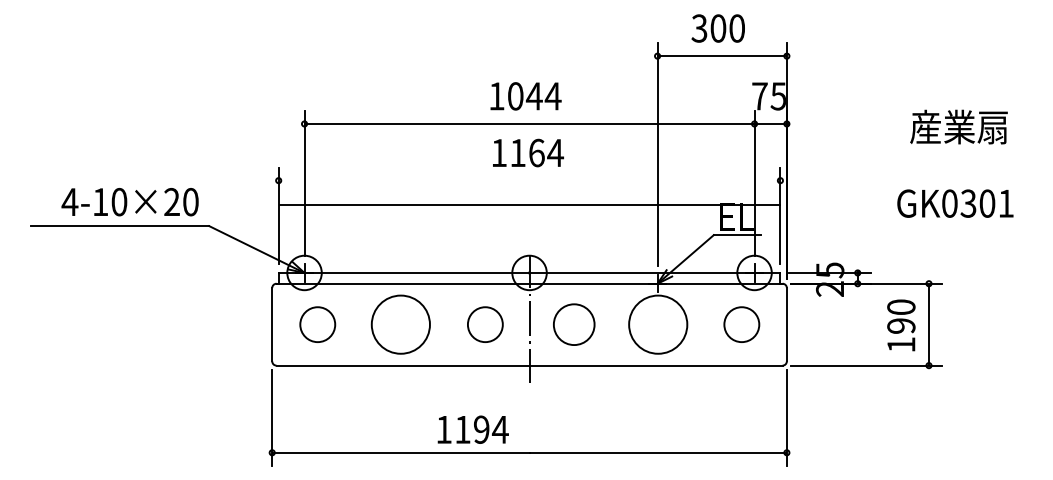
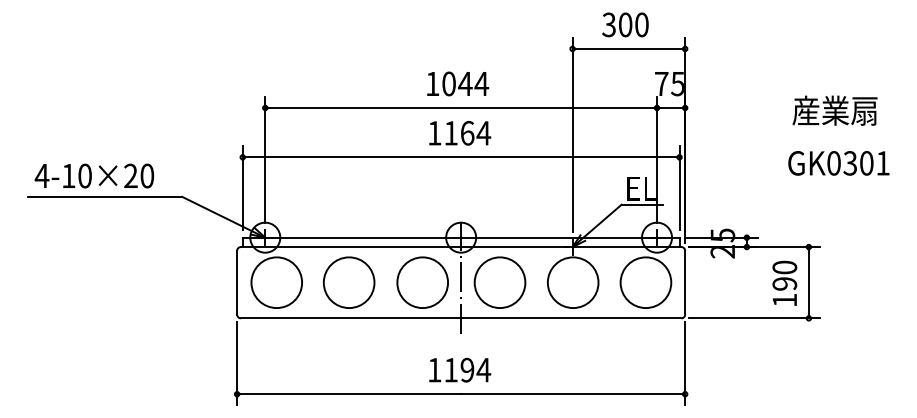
text: (130, 201) -> (94, 175), moved
text: (954, 203) -> (838, 163), moved
line: (528, 204) -> (460, 157), moved
circle: (317, 324) -> (276, 282), size x1.67
circle: (485, 324) -> (422, 282), size x1.67
circle: (573, 324) -> (499, 282), size x1.43
circle: (741, 324) -> (645, 282), size x1.67
text: (473, 428) -> (460, 369), moved

